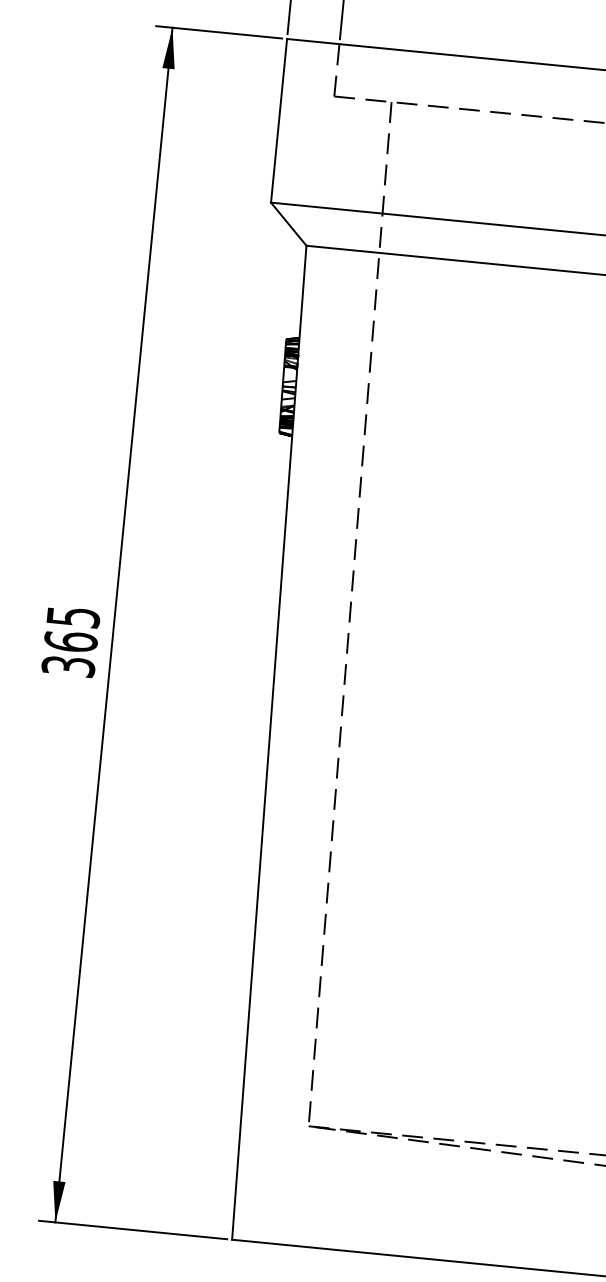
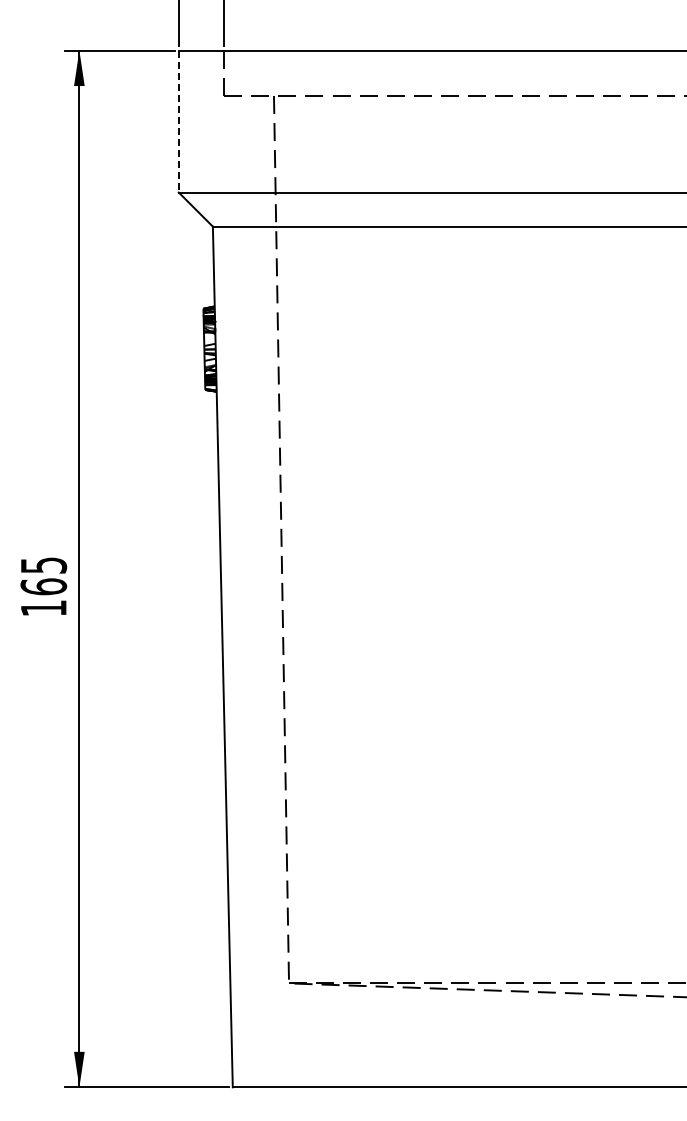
line: (278, 121) -> (178, 122), solid -> dashed
text: (68, 666) -> (43, 608), 365 -> 165

